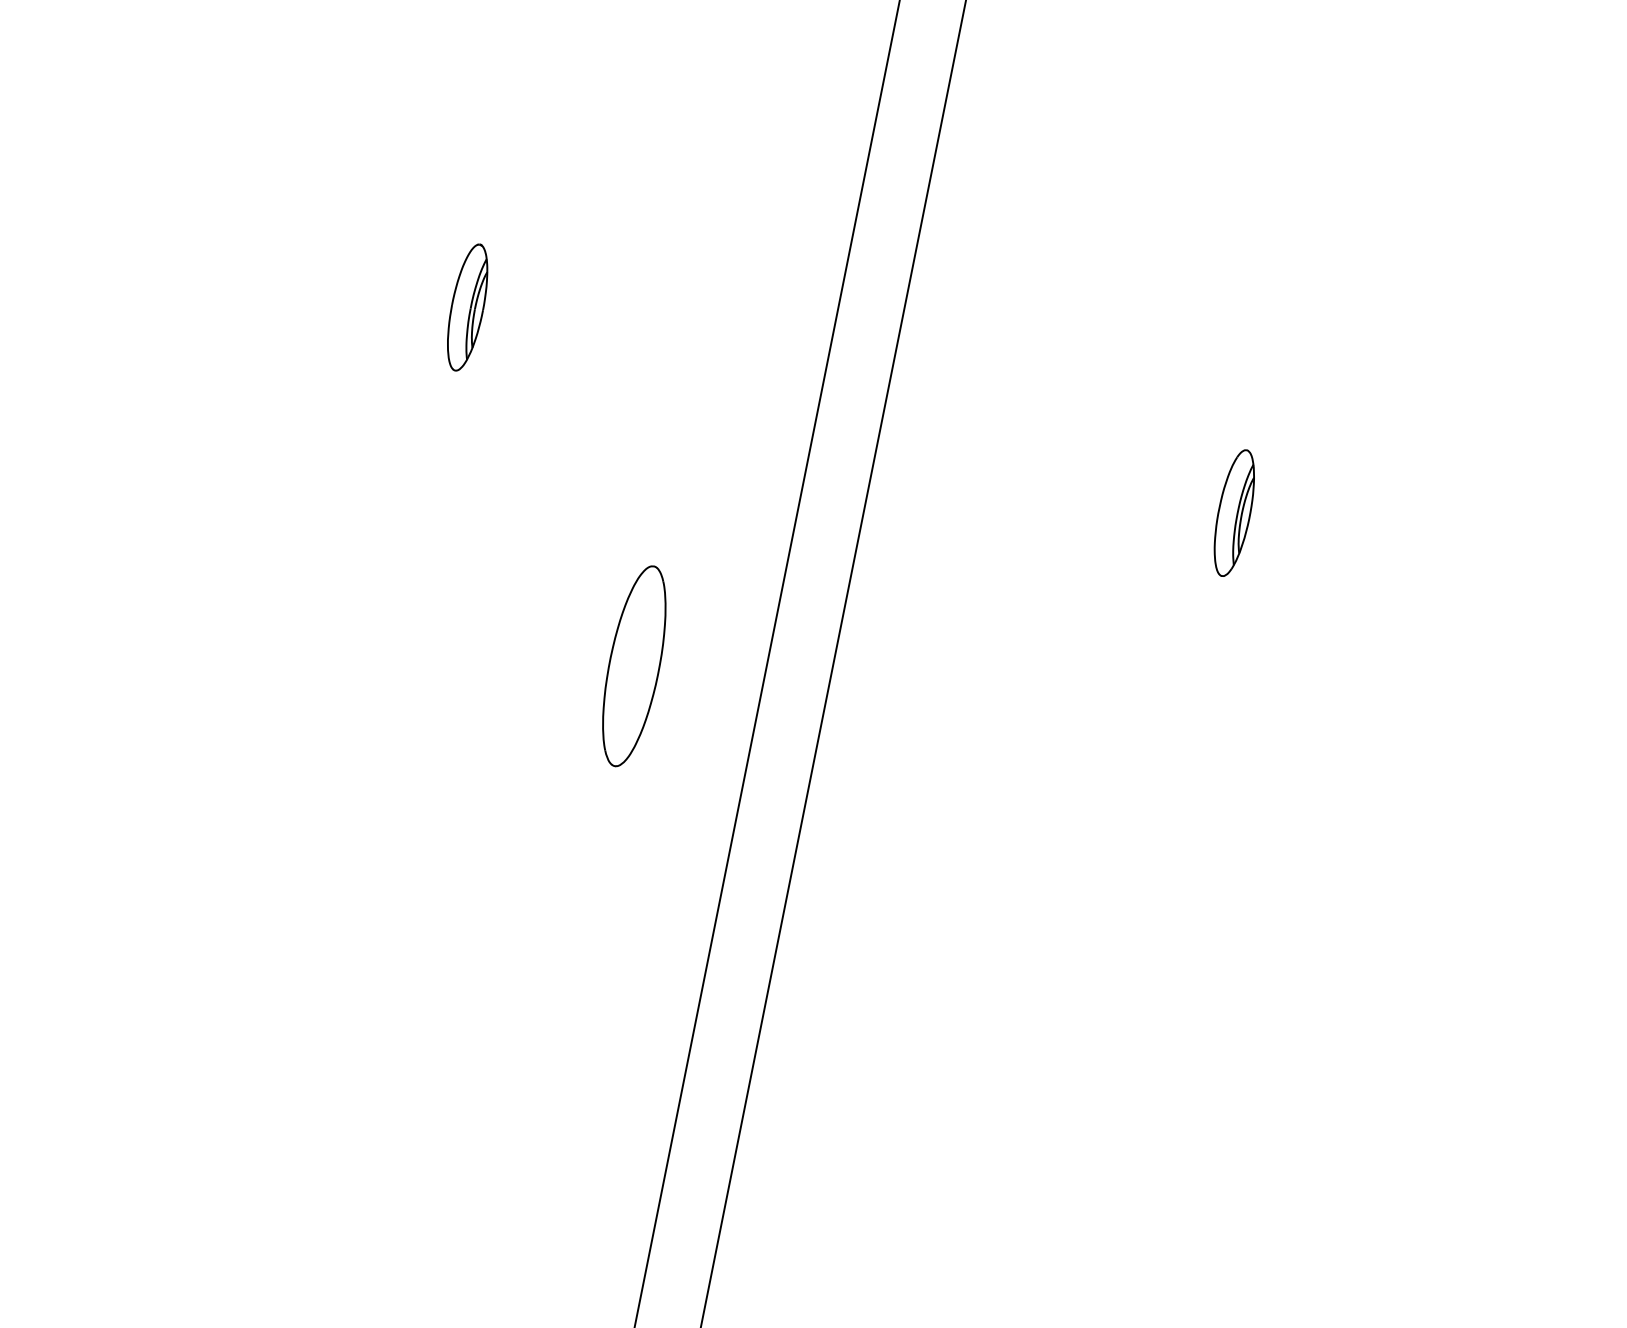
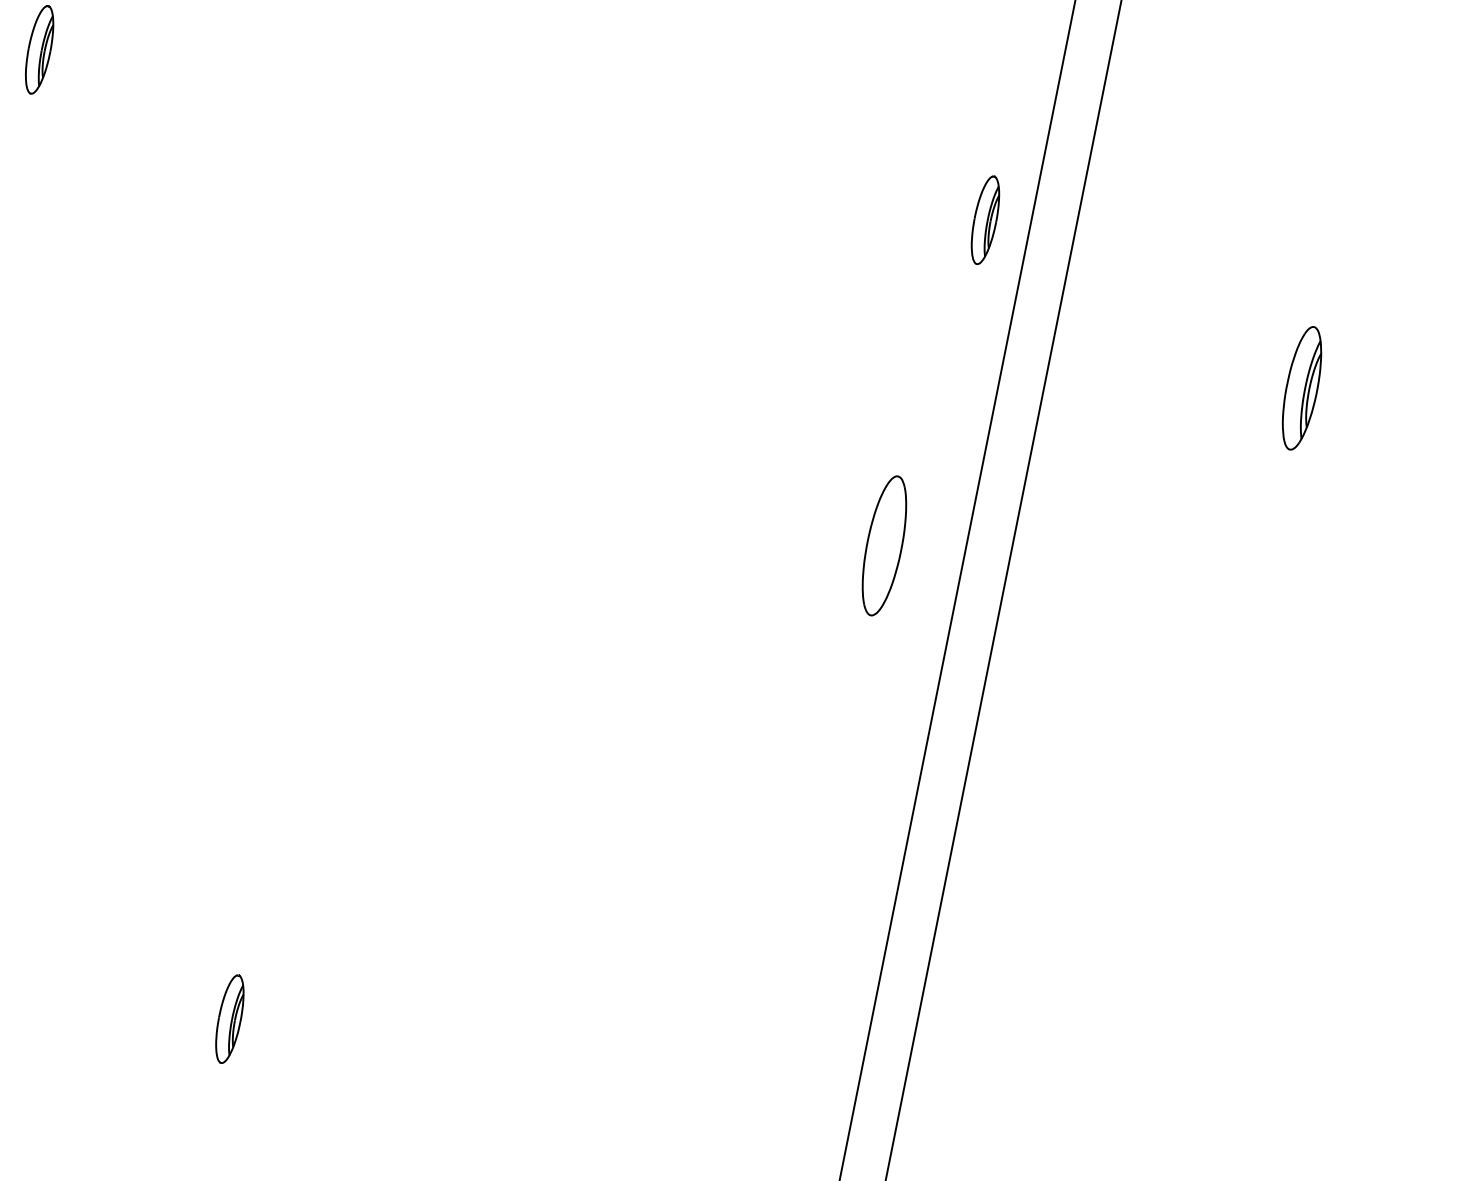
part: (467, 306) -> (985, 219), moved
part: (1233, 513) -> (1301, 388), size x1.4
part: (634, 665) -> (884, 545), moved

